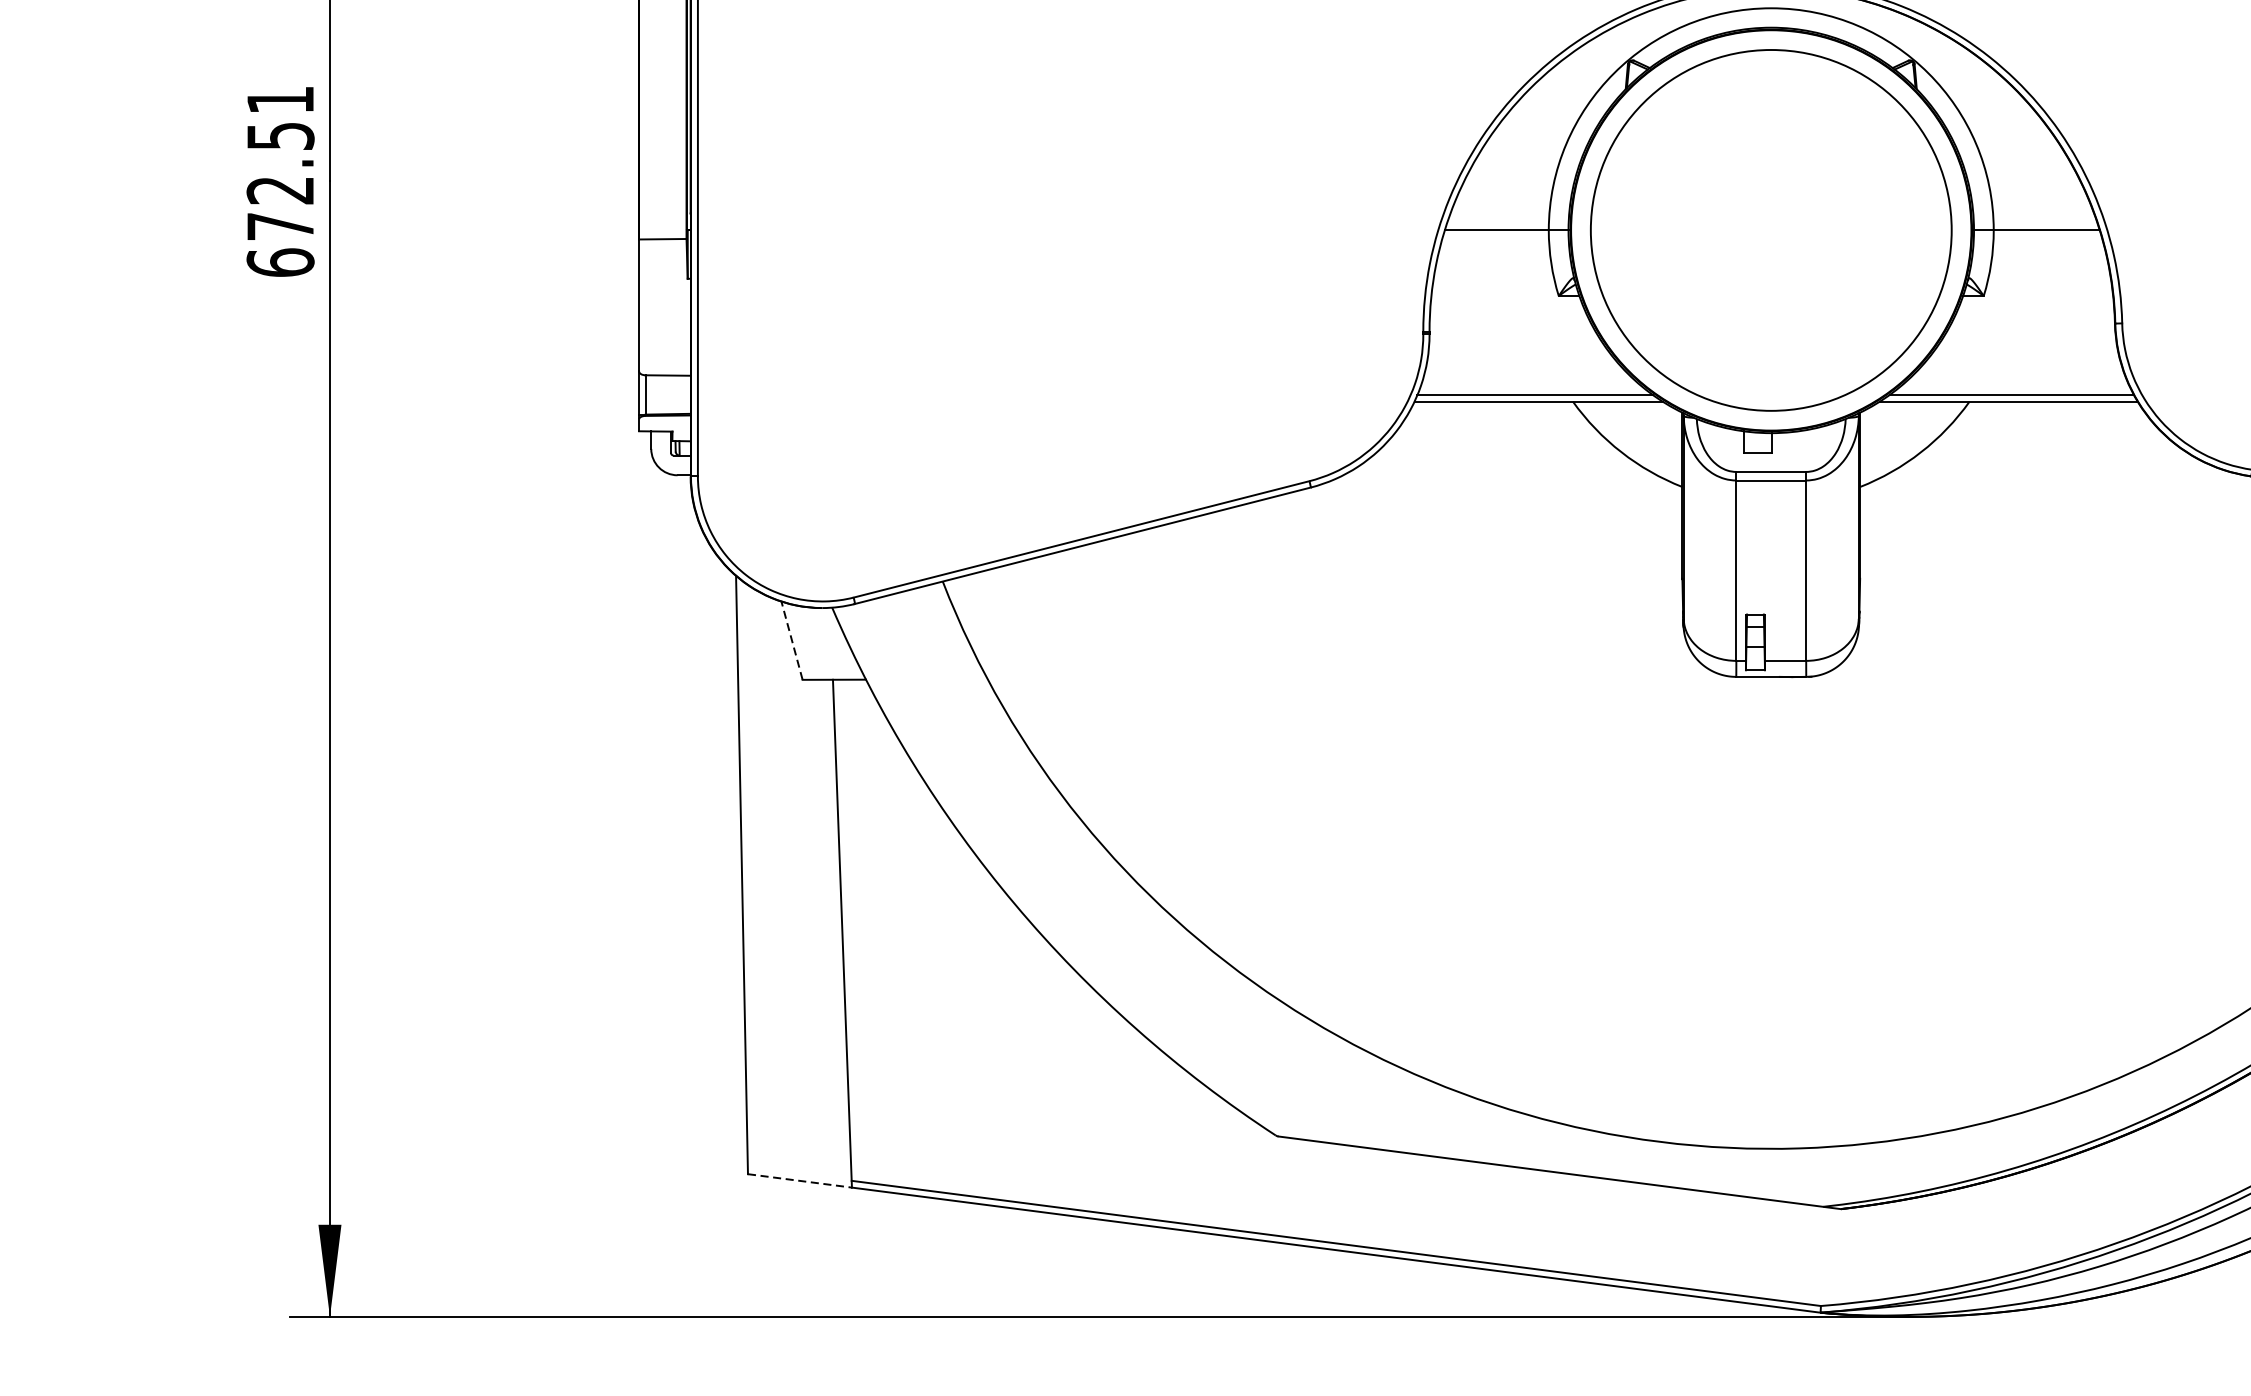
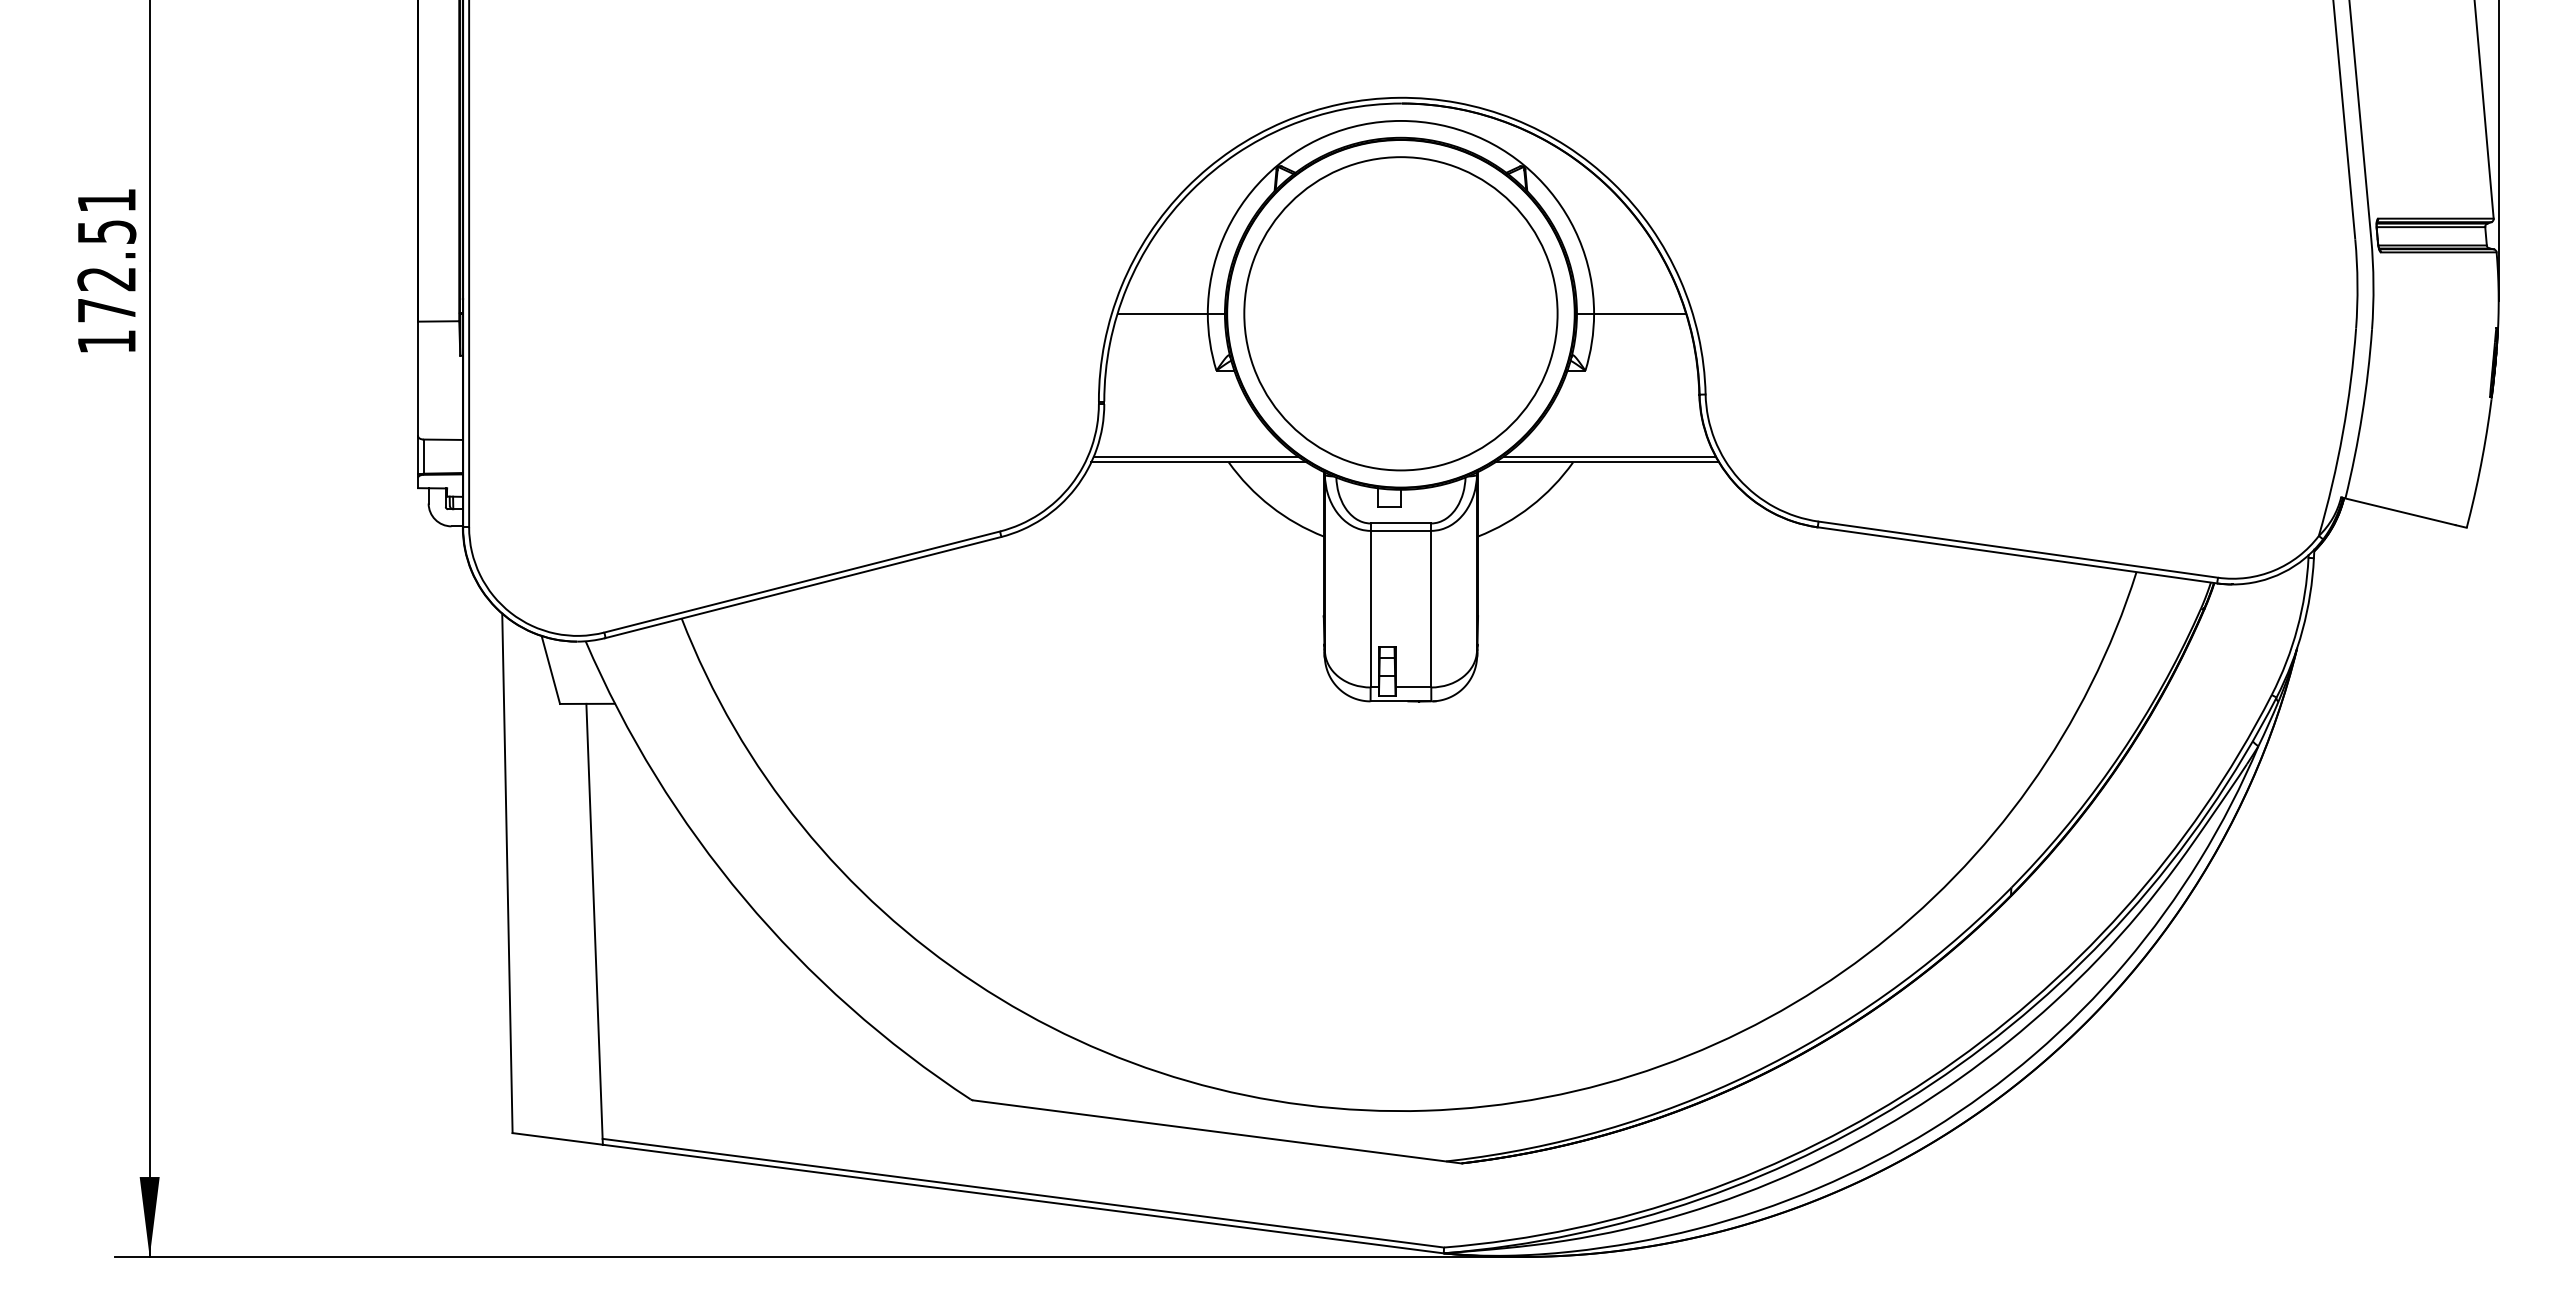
text: (280, 262) -> (106, 341), 672.51 -> 172.51
line: (791, 640) -> (550, 669), dashed -> solid
line: (799, 1180) -> (557, 1138), dashed -> solid

